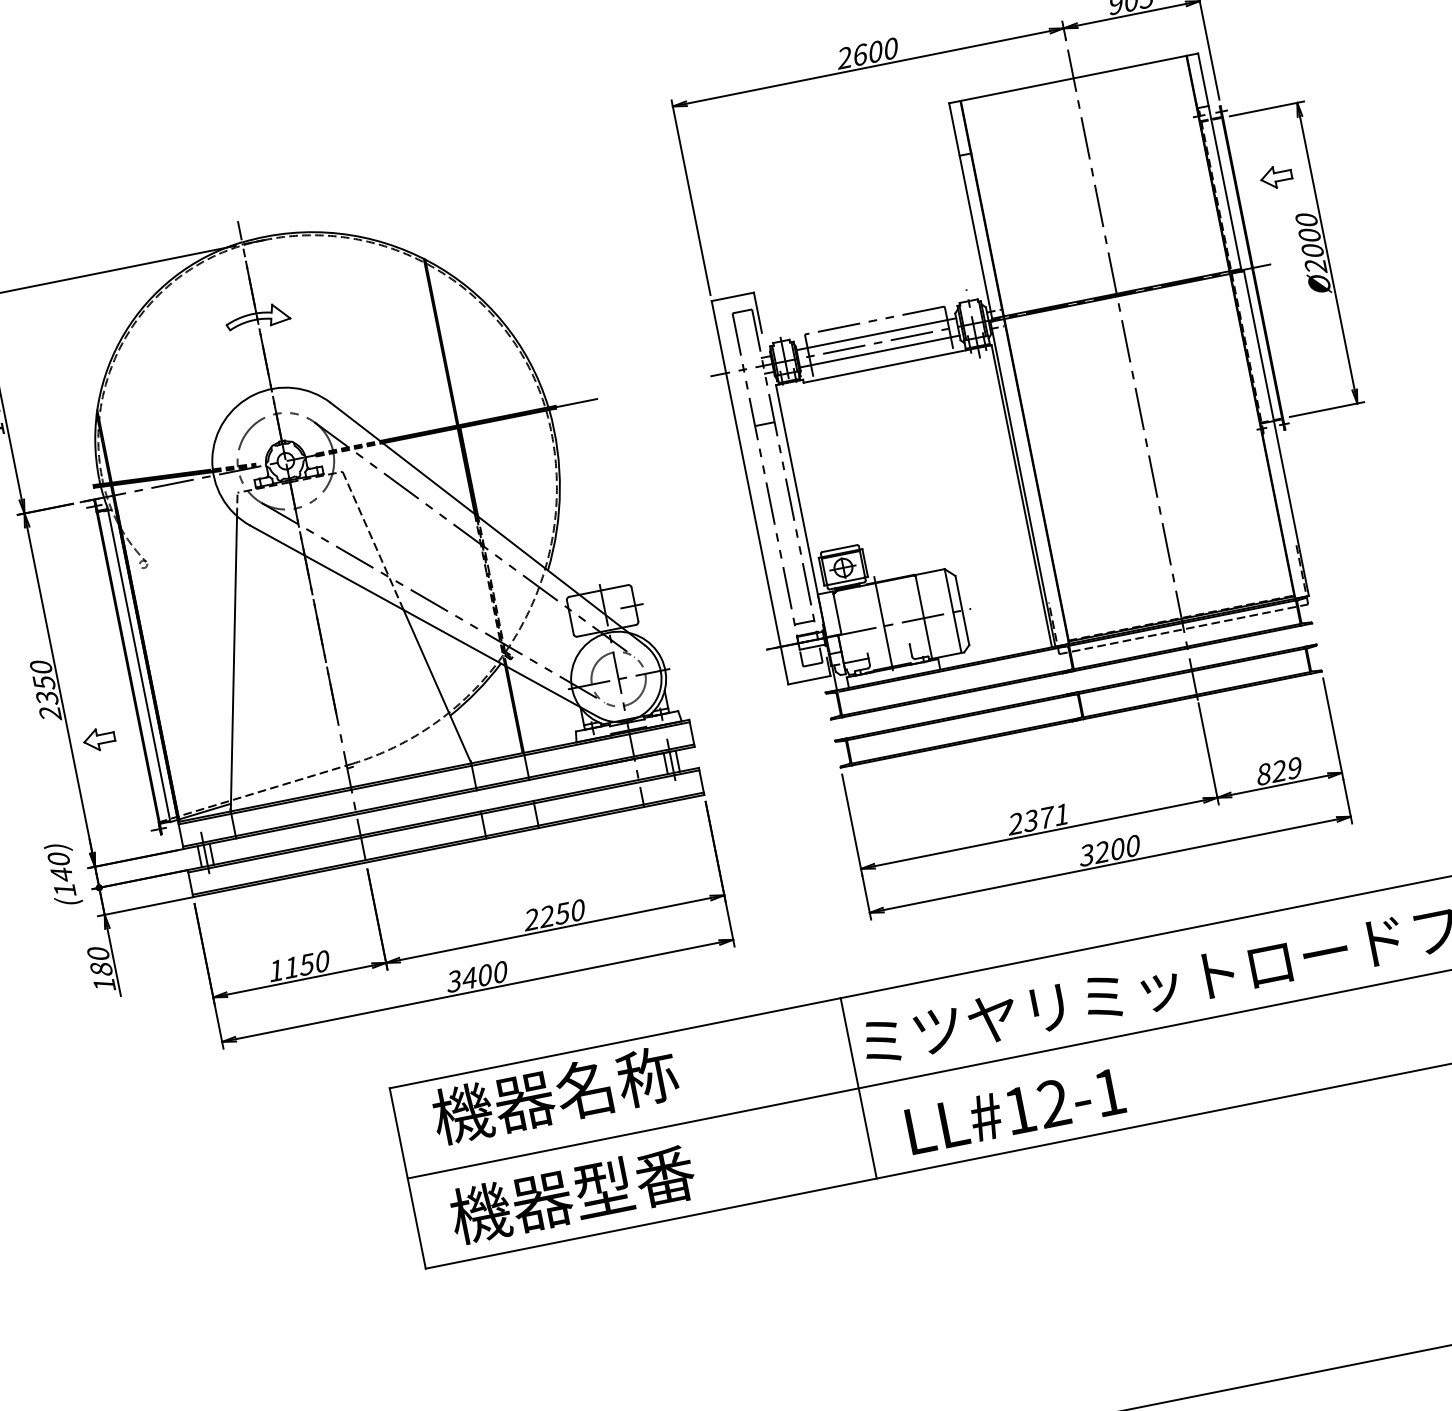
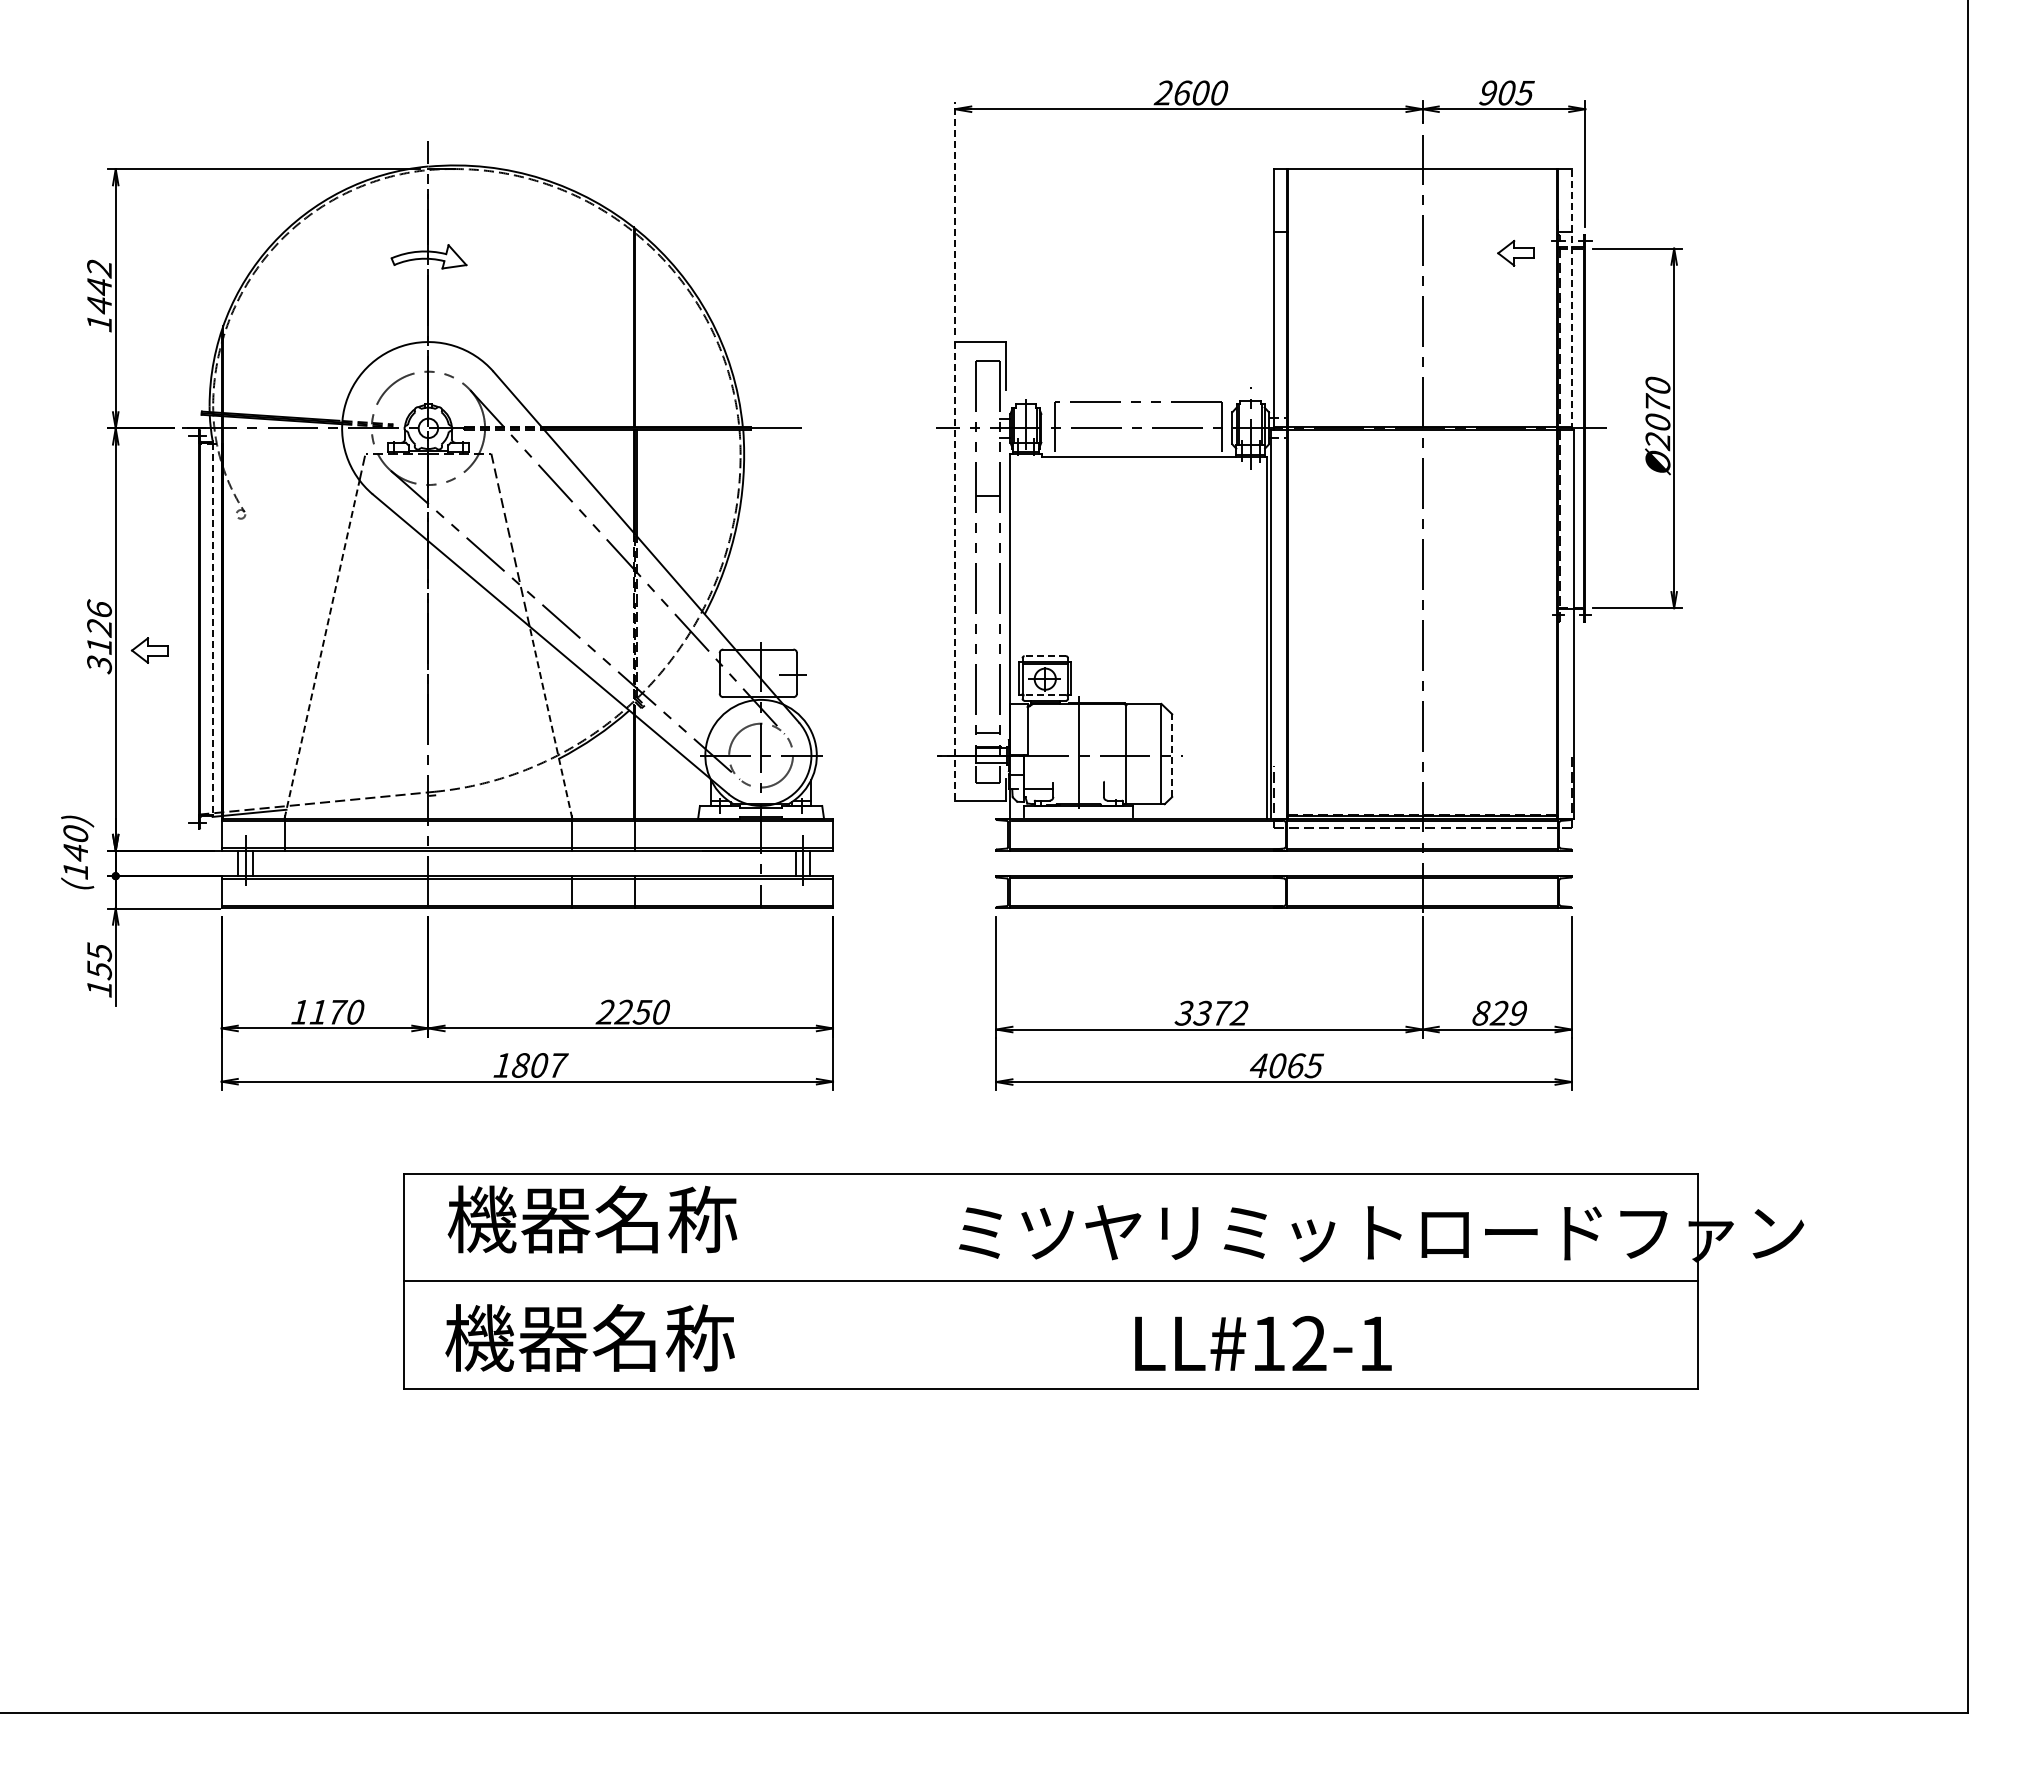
line: (1219, 162) -> (1571, 299), solid -> dashed
part: (1275, 176) -> (1515, 252), moved
line: (691, 196) -> (955, 217), solid -> dashed
text: (1309, 234) -> (1657, 402), Ø2000 -> Ø2070
line: (876, 334) -> (1136, 418), removed
line: (879, 351) -> (1136, 438), removed
line: (750, 492) -> (955, 571), solid -> dashed
line: (839, 548) -> (1045, 656), solid -> dashed
line: (846, 581) -> (1045, 695), solid -> dashed
line: (962, 610) -> (1172, 755), solid -> dashed
line: (234, 663) -> (322, 649), solid -> dashed
line: (139, 666) -> (212, 630), solid -> dashed
line: (437, 686) -> (550, 722), solid -> dashed
text: (45, 690) -> (99, 636), 2350 -> 3126
part: (99, 739) -> (149, 650), moved
text: (1038, 818) -> (1211, 1012), 2371 -> 3372
text: (1109, 850) -> (1286, 1065), 3200 -> 4065
text: (99, 961) -> (99, 961), 180 -> 155
text: (307, 964) -> (337, 1012), 1150 -> 1170
text: (477, 976) -> (530, 1065), 3400 -> 1807
line: (858, 1088) -> (943, 1281), removed
text: (1015, 1110) -> (1263, 1343), moved
text: (634, 1181) -> (663, 1337), 機器型番 -> 機器名称

